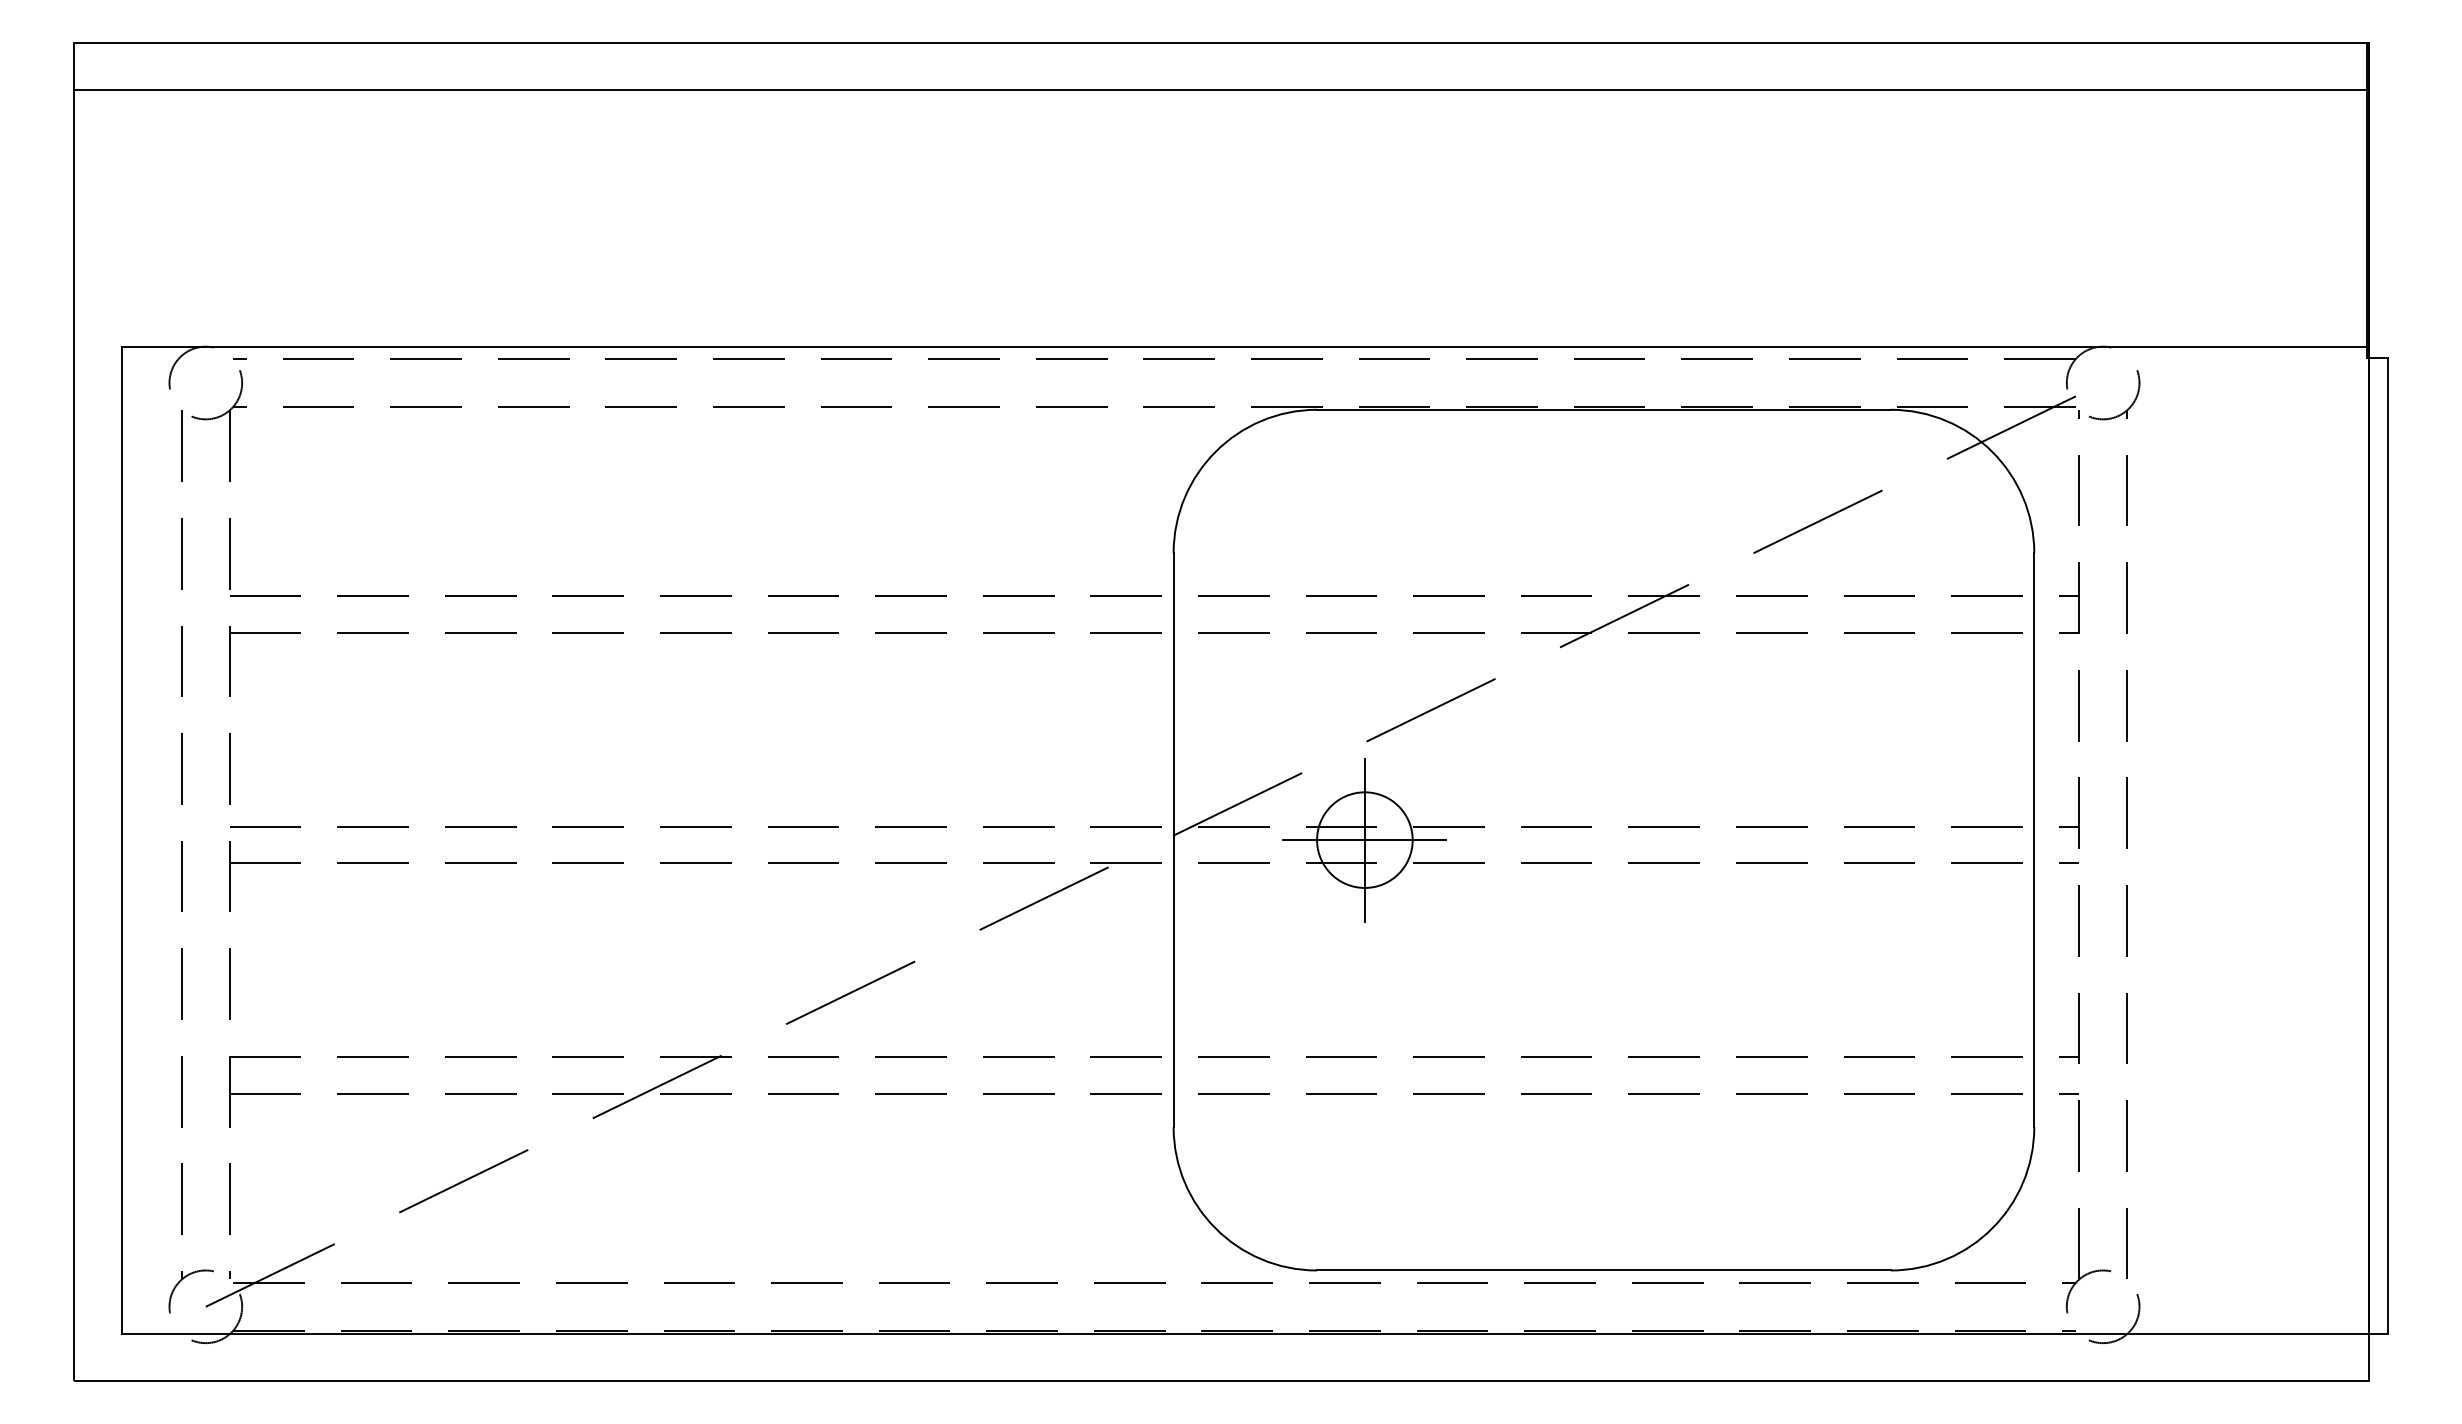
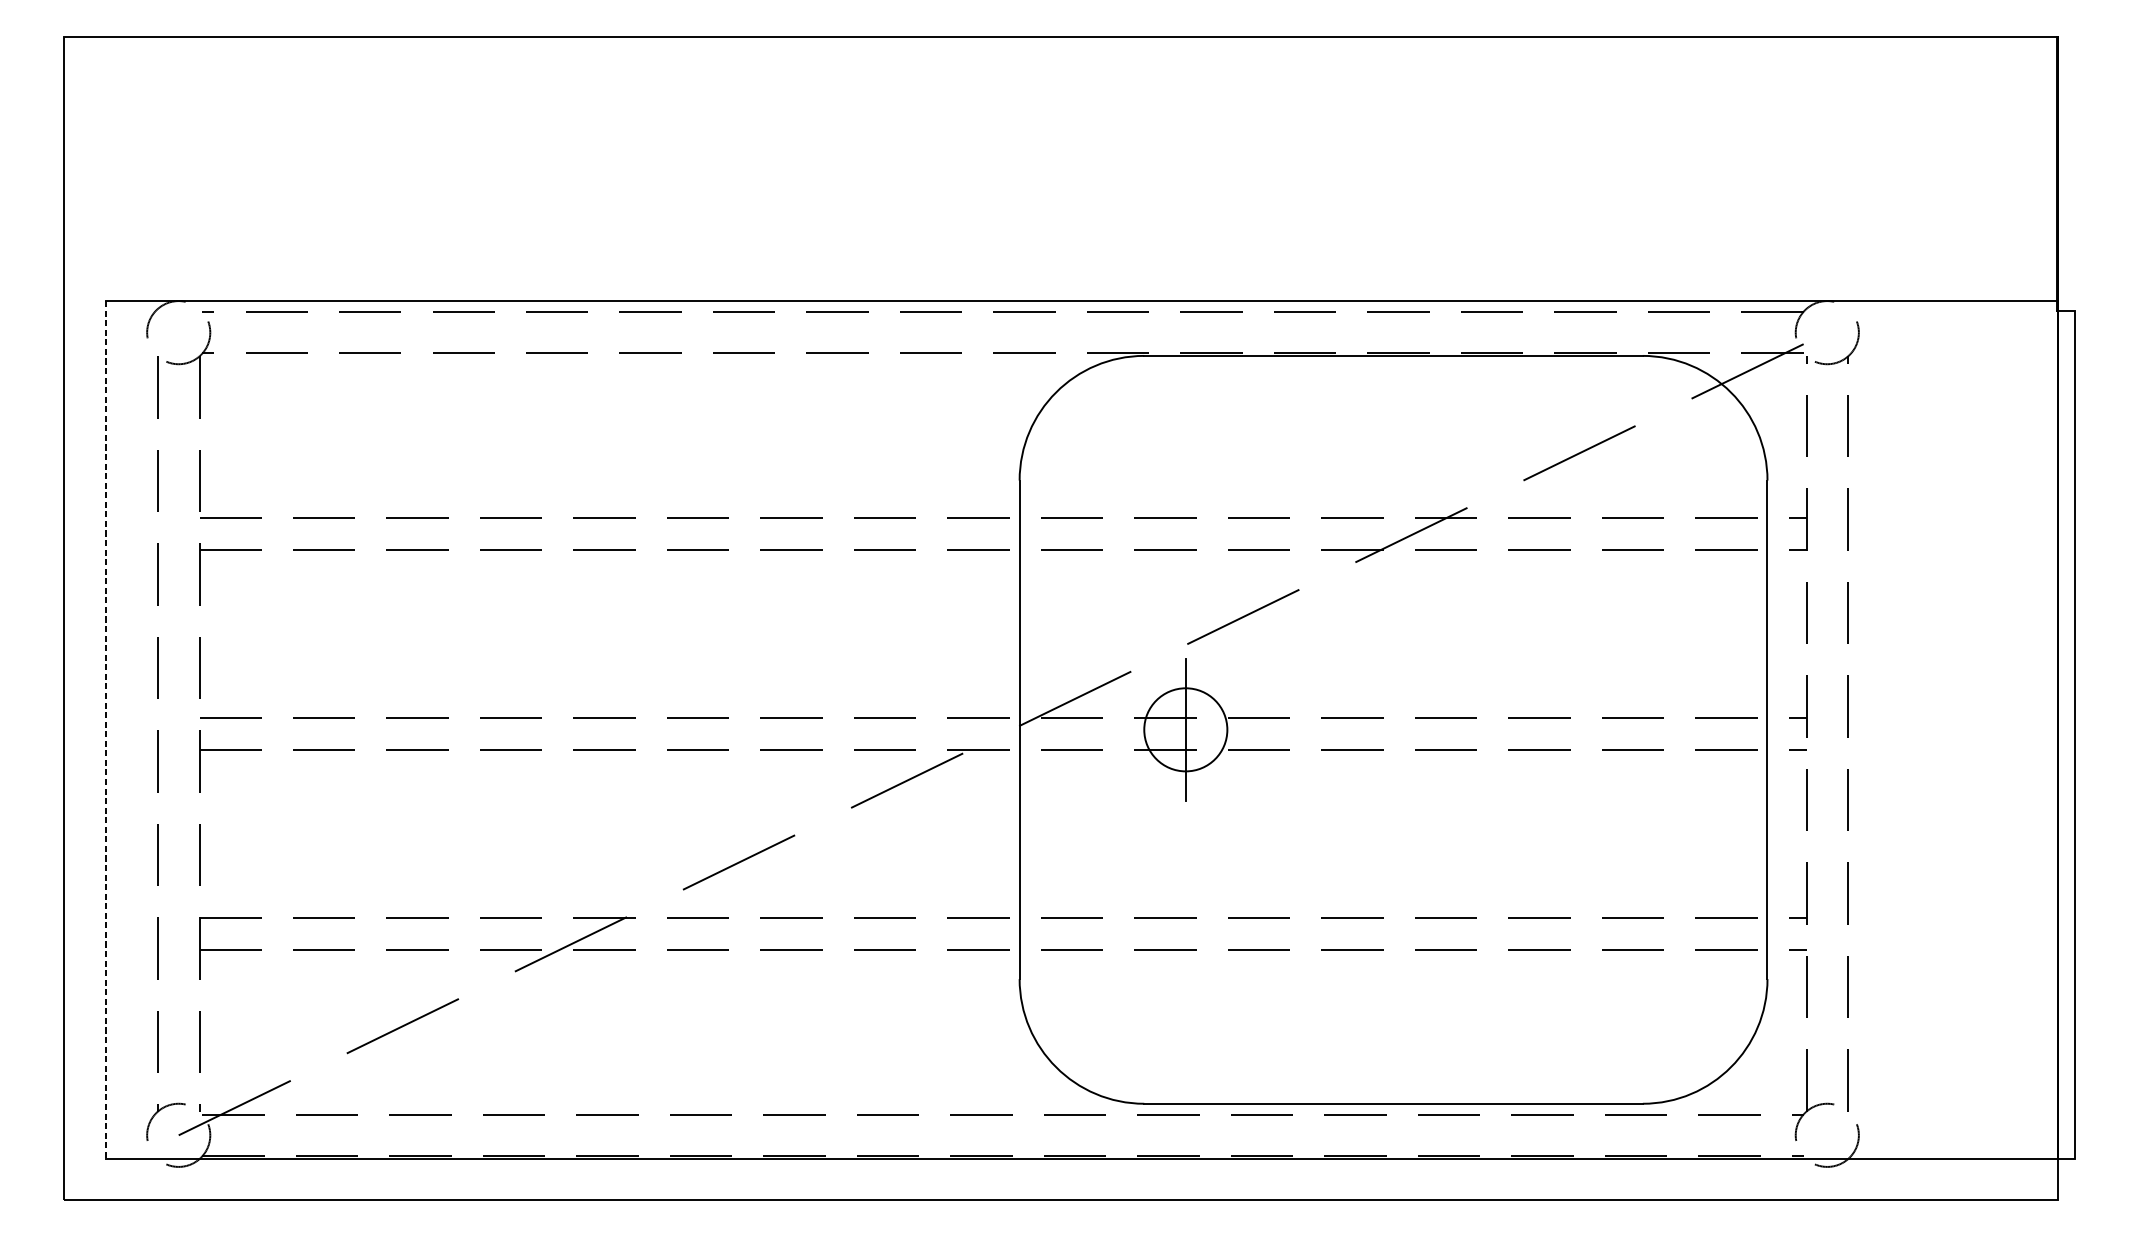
line: (1220, 90) -> (1060, 78), removed
line: (121, 840) -> (105, 730), solid -> dashed
line: (1364, 840) -> (1185, 730), removed

